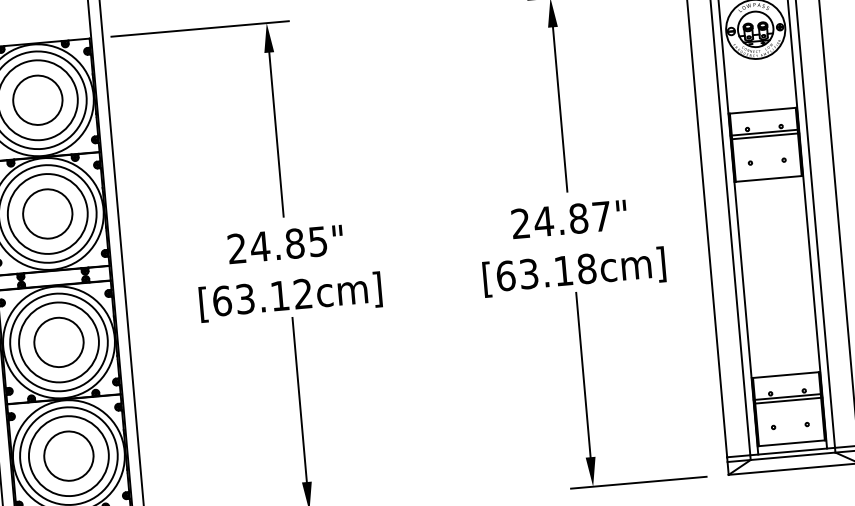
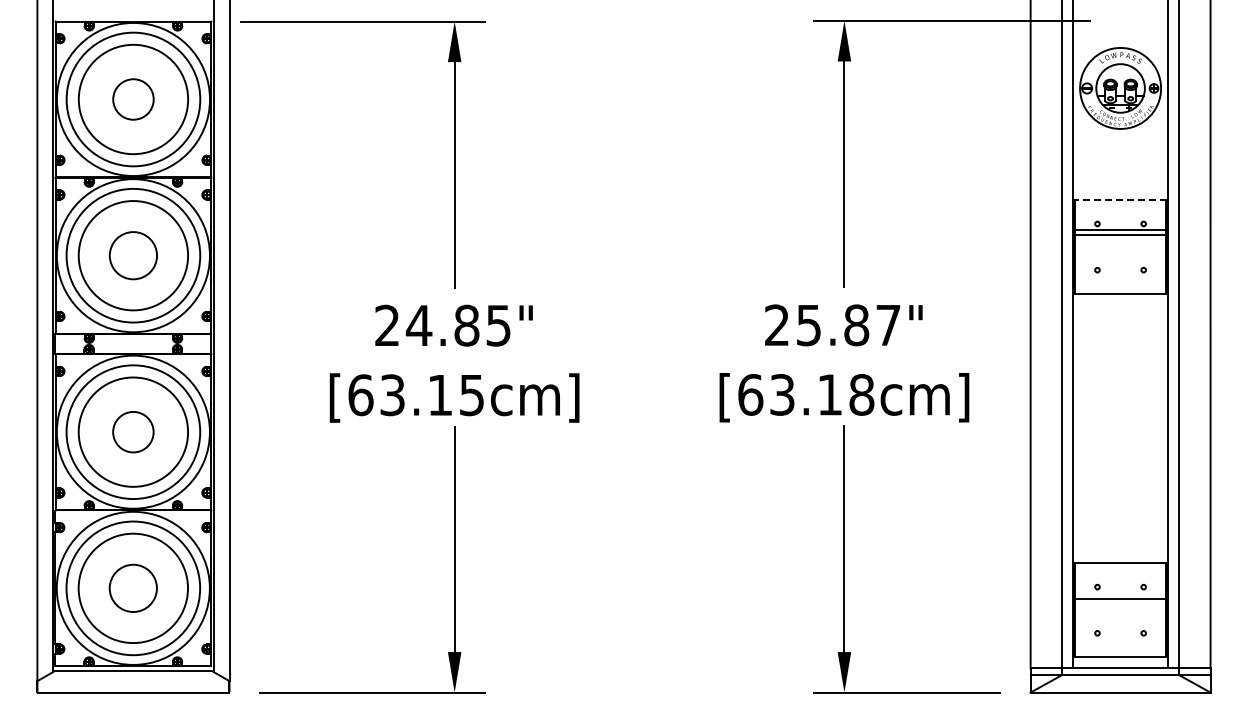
circle: (37, 100) -> (133, 99), size x0.6
line: (762, 110) -> (1120, 200), solid -> dashed
circle: (47, 213) -> (133, 255), size x0.7
text: (543, 221) -> (808, 325), 24.87" -> 25.87"
text: (302, 294) -> (471, 395), [63.12cm] -> [63.15cm]
circle: (59, 341) -> (133, 431), size x0.6
line: (787, 397) -> (1120, 593), removed
circle: (69, 456) -> (133, 588), size x0.7

